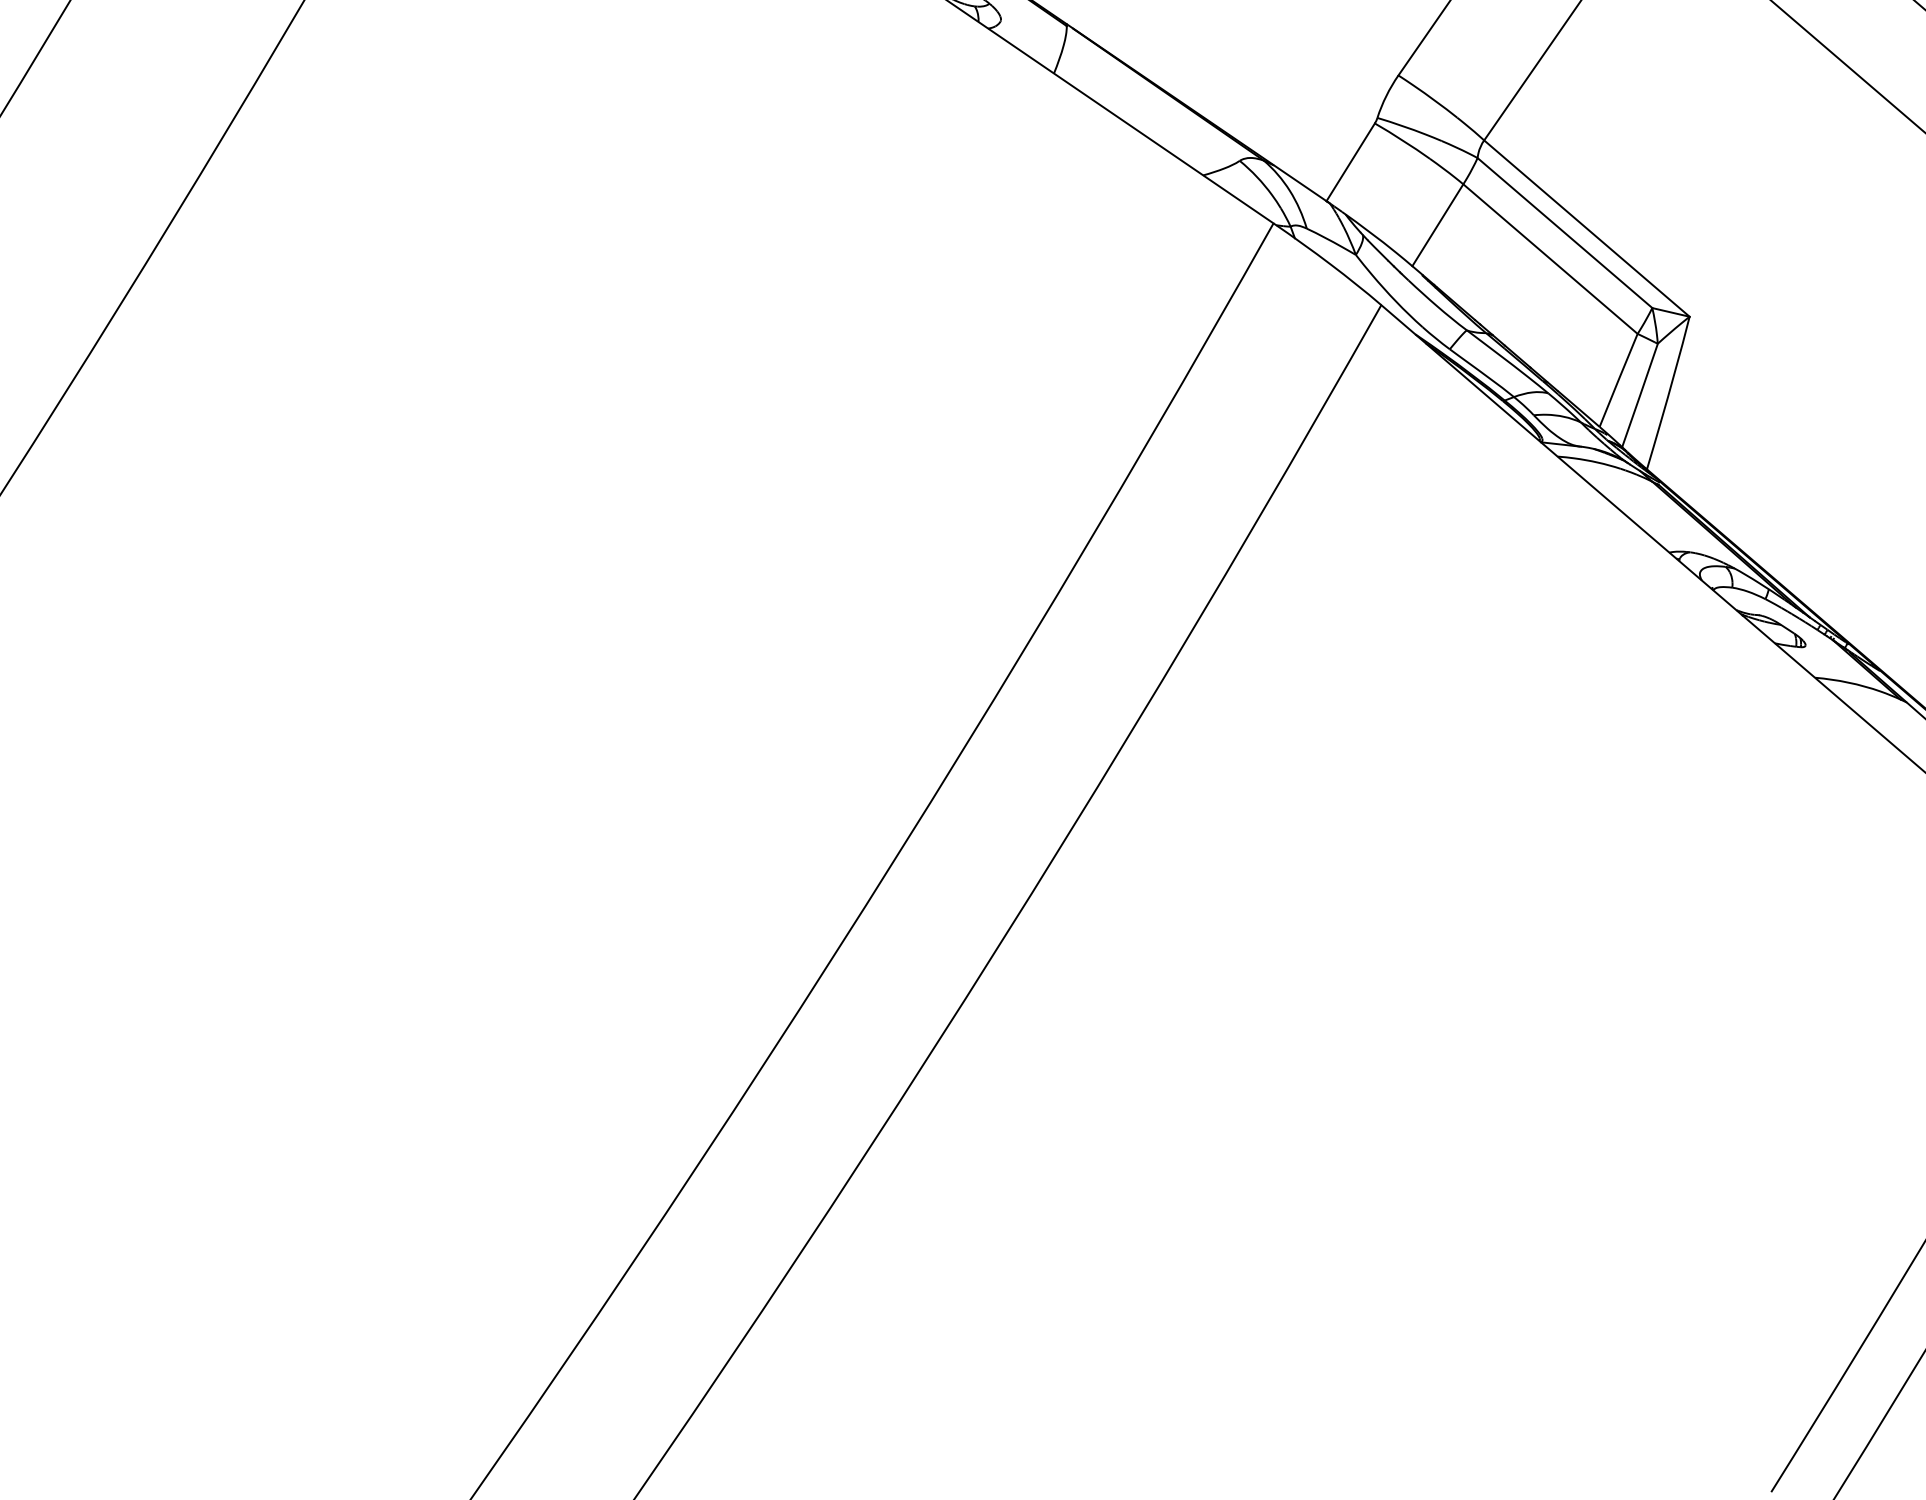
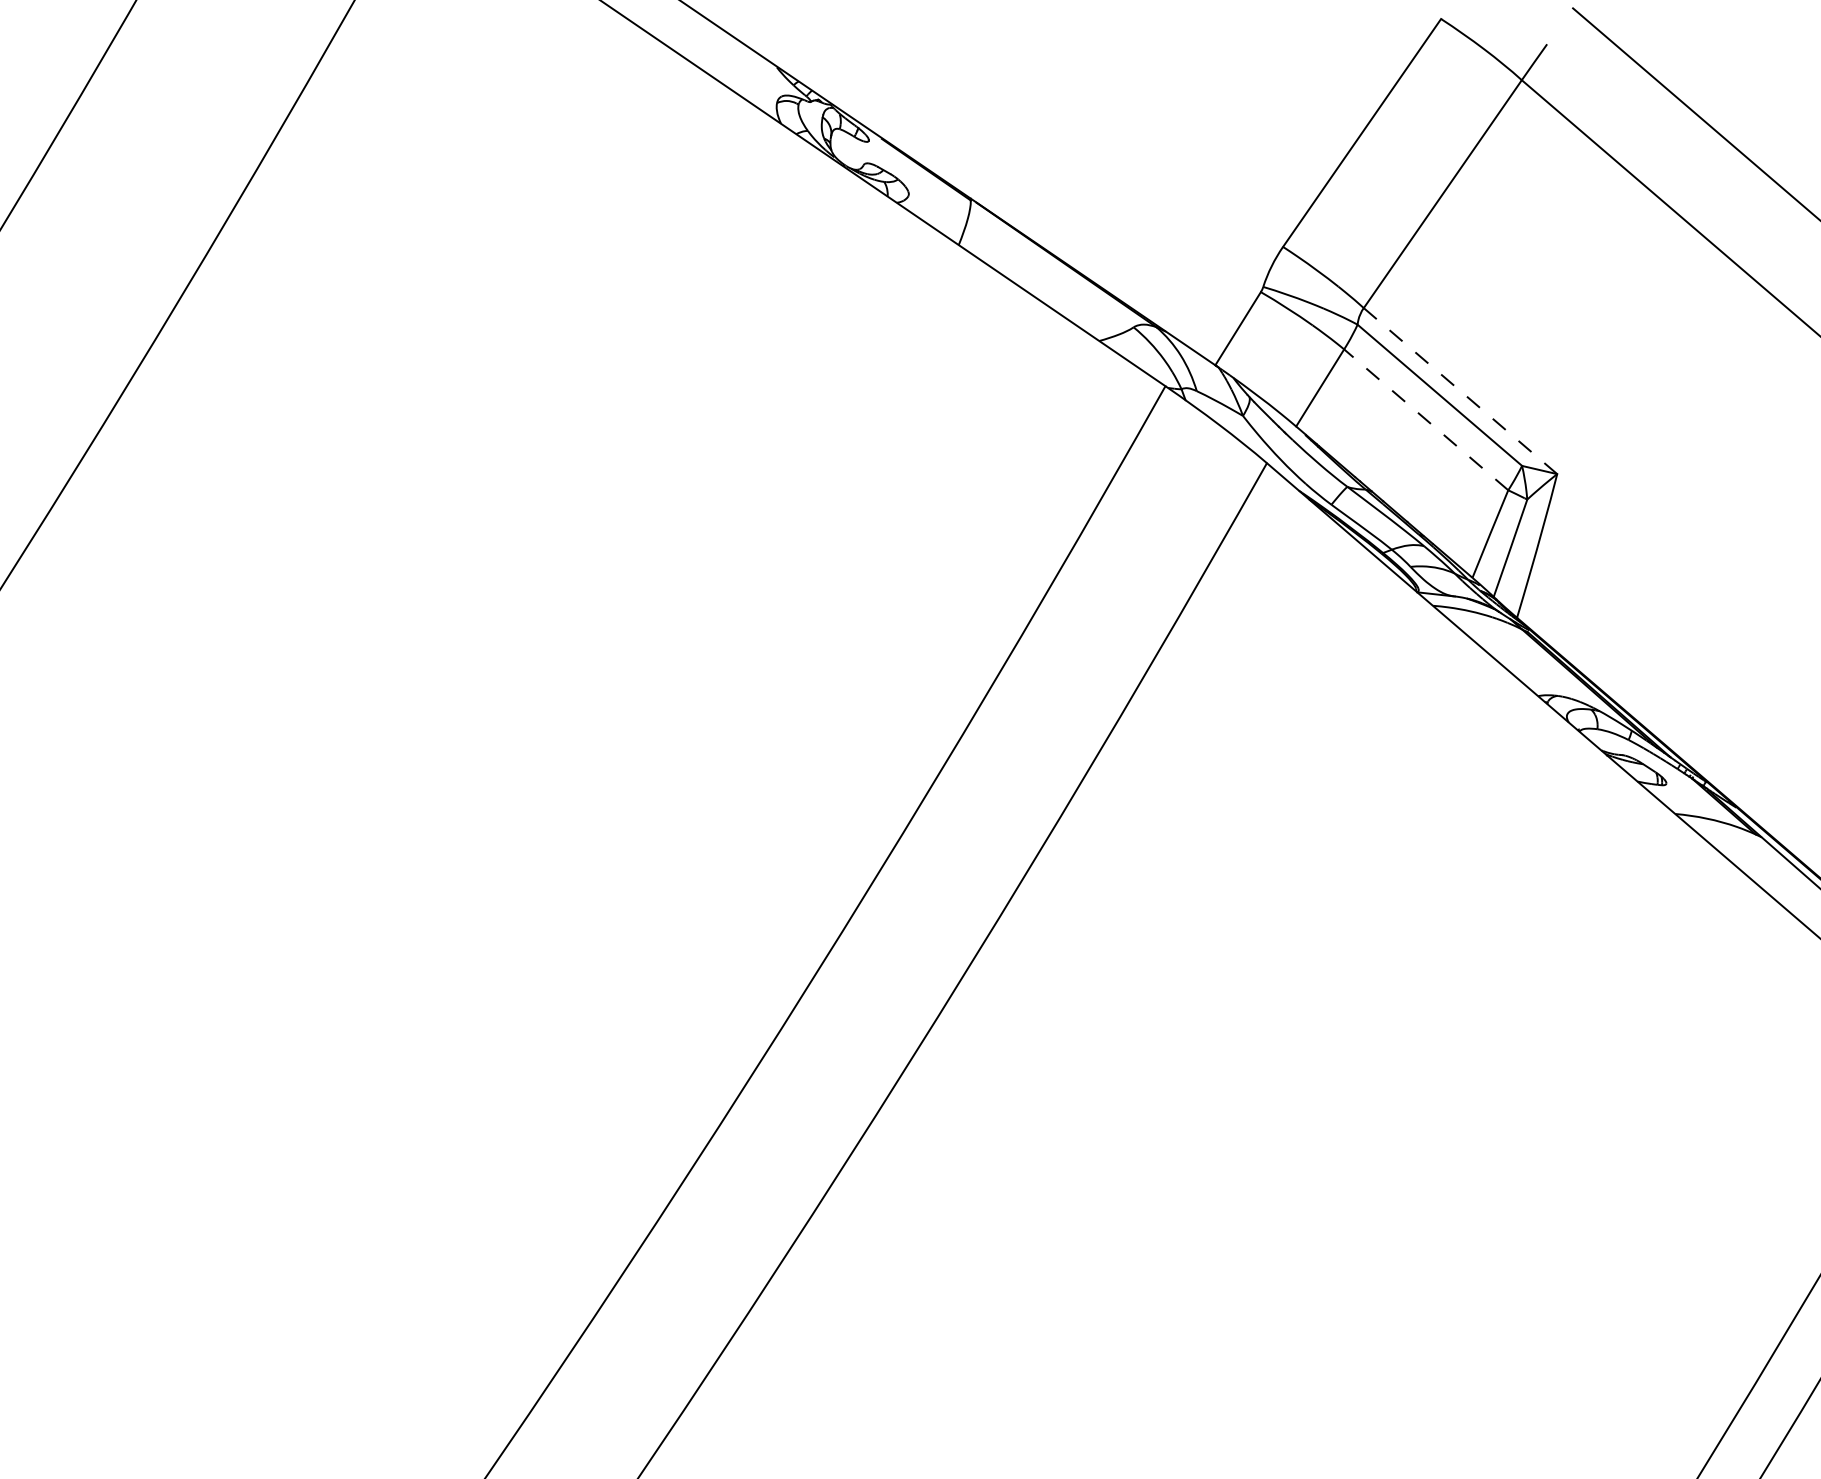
line: (1586, 229) -> (1460, 391), solid -> dashed
line: (1549, 258) -> (1425, 419), solid -> dashed

